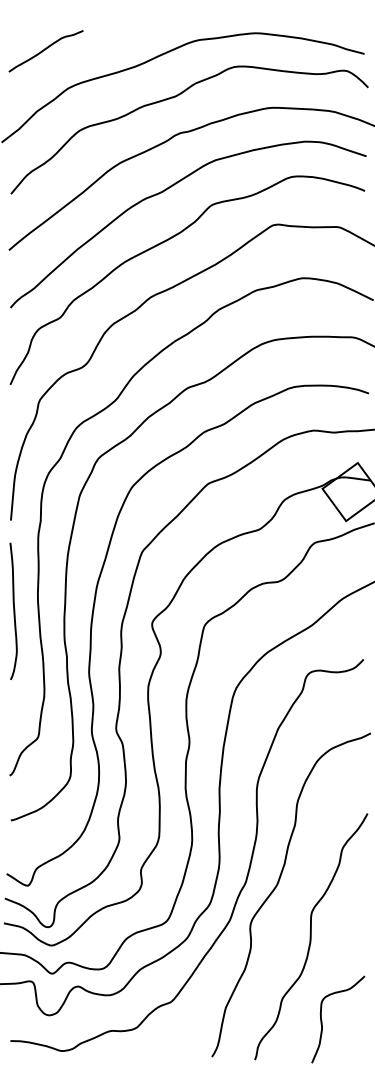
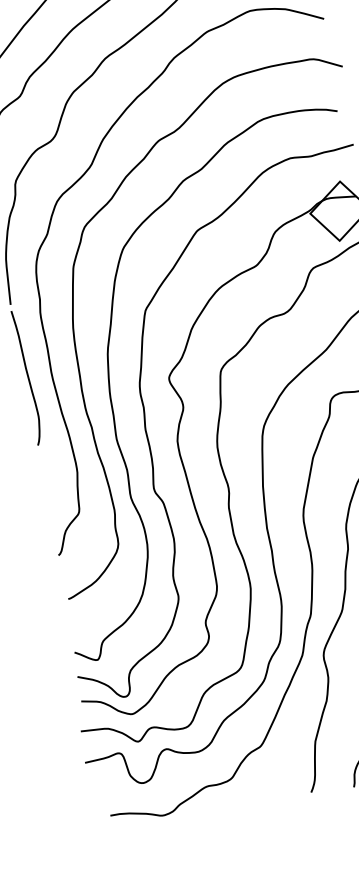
curve: (13, 611) -> (27, 377), moved

